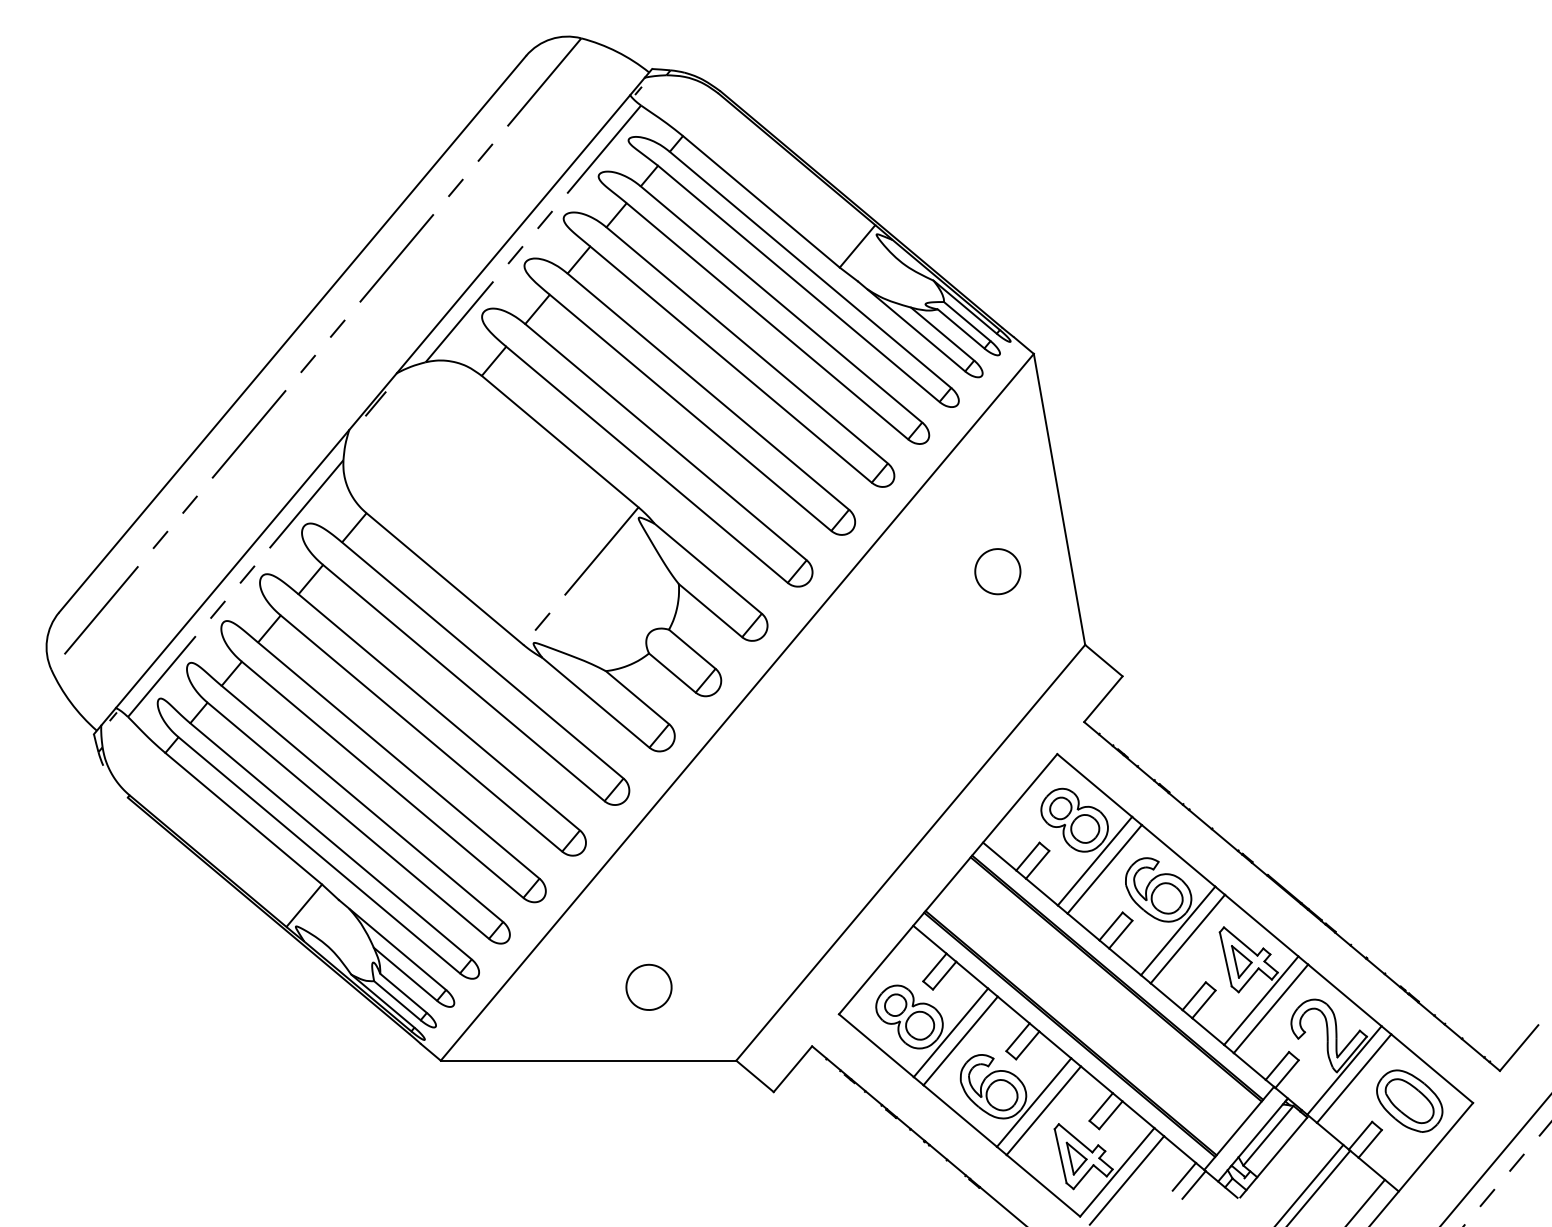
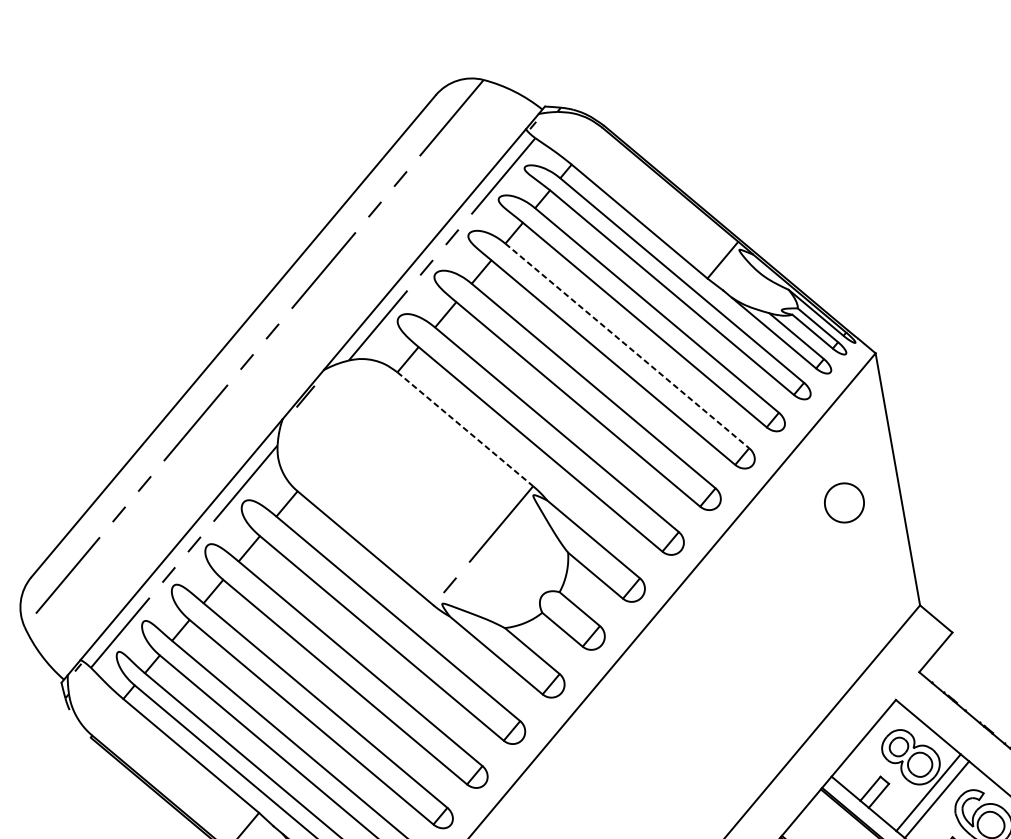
line: (747, 345) -> (627, 346), solid -> dashed
line: (560, 441) -> (465, 429), solid -> dashed
part: (997, 571) -> (844, 502), moved

